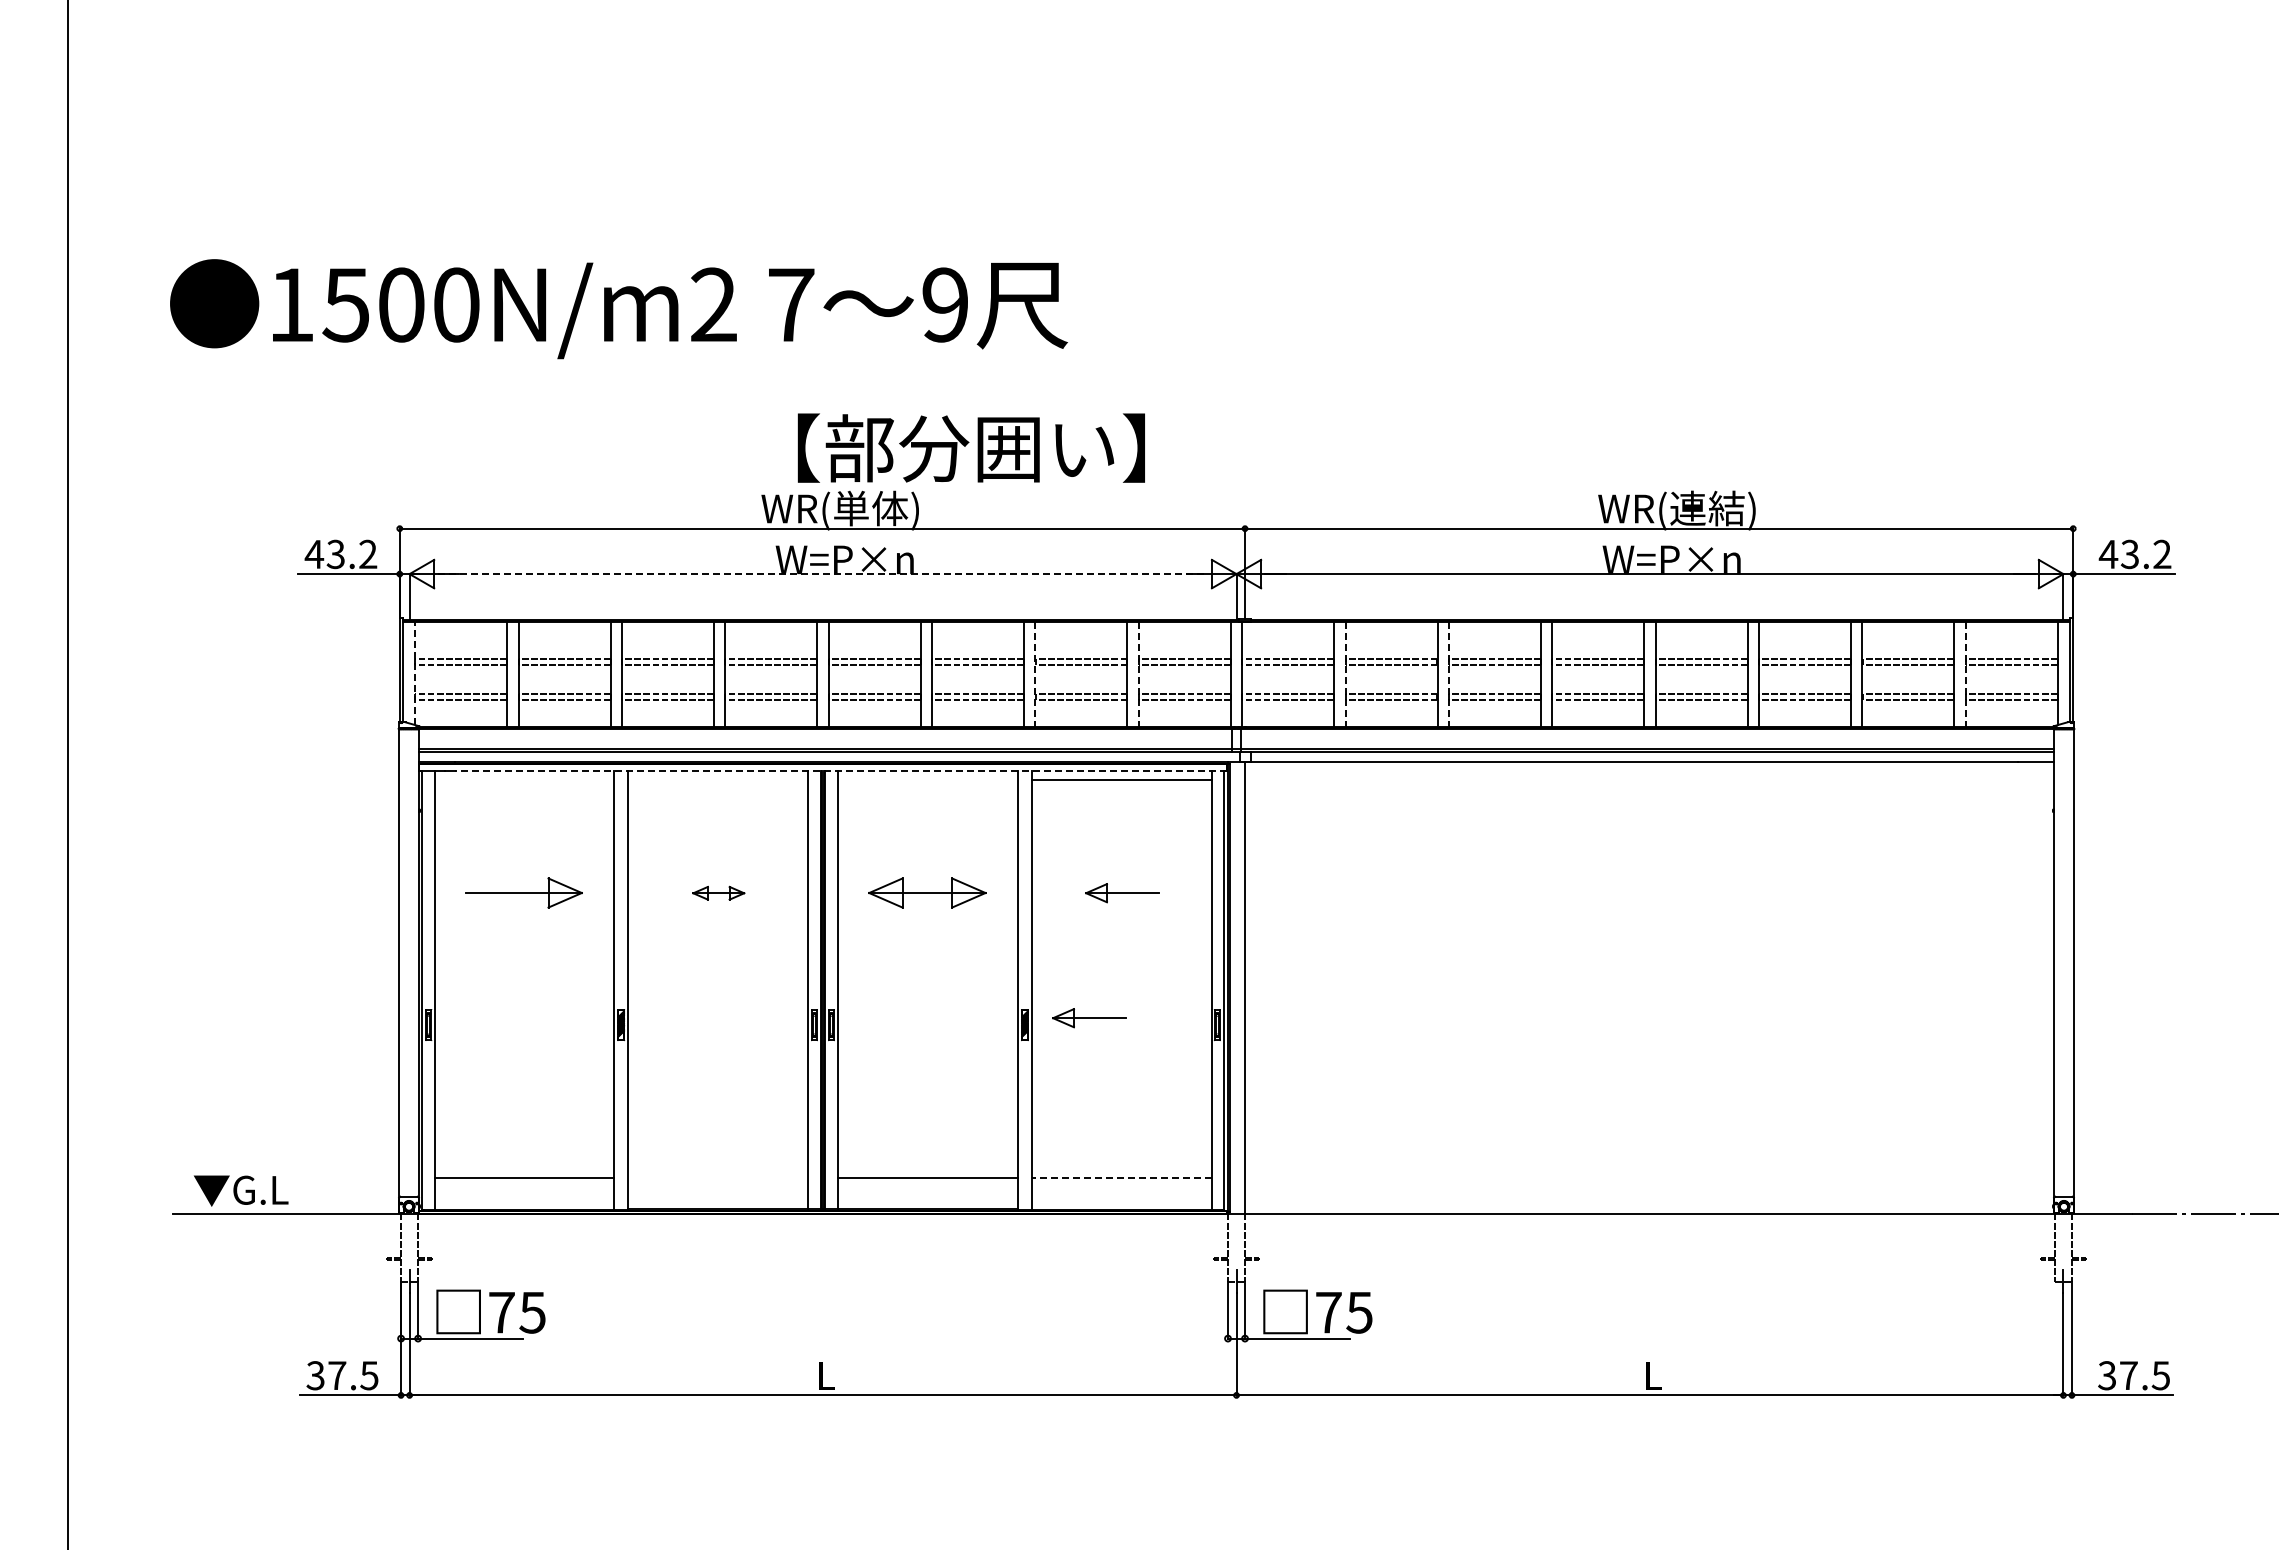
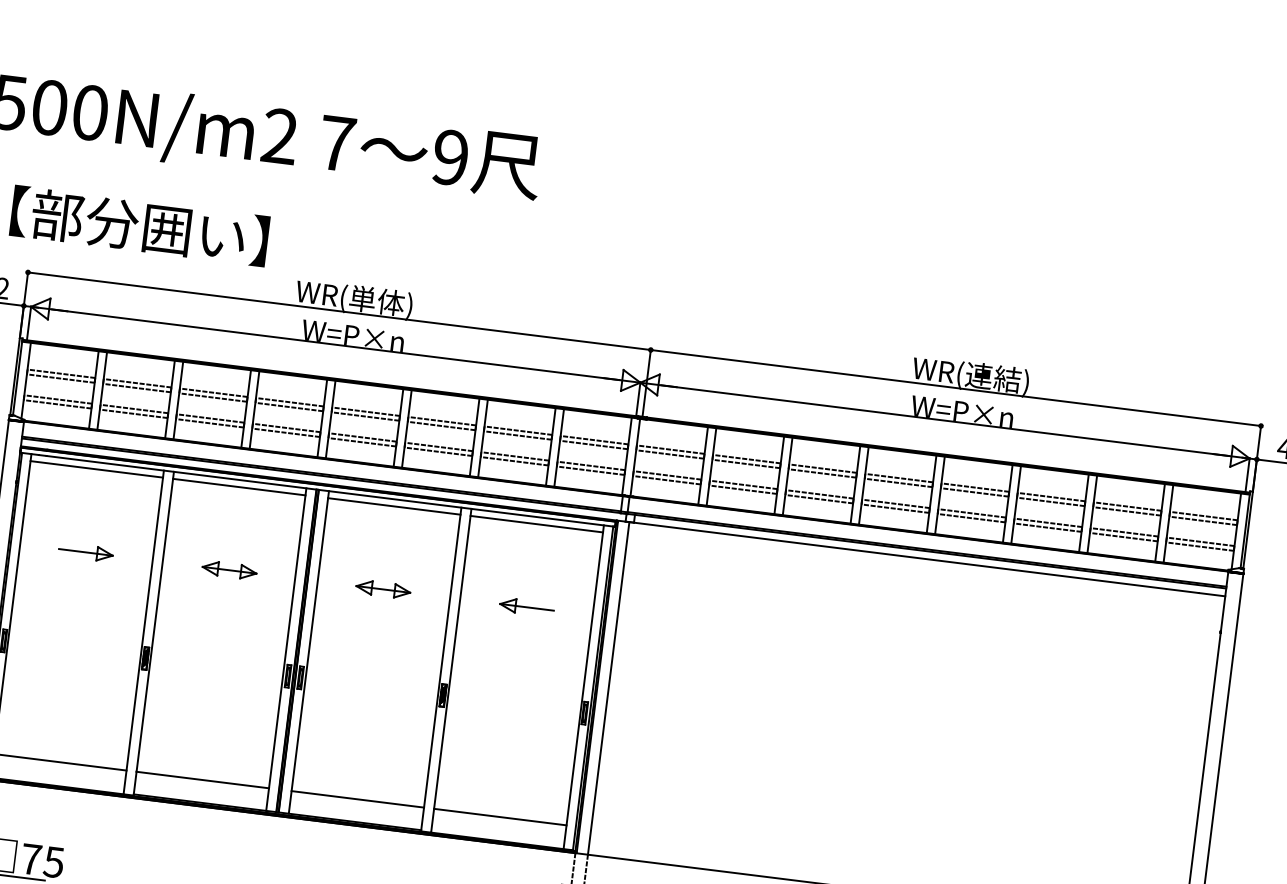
text: (970, 447) -> (139, 225), moved
line: (823, 574) -> (336, 345), dashed -> solid
line: (415, 673) -> (26, 380), dashed -> solid
line: (1035, 674) -> (483, 438), dashed -> solid
line: (1345, 674) -> (711, 466), dashed -> solid
line: (1448, 674) -> (787, 476), dashed -> solid
line: (1965, 674) -> (1168, 523), dashed -> solid
line: (1138, 675) -> (558, 448), dashed -> solid
line: (840, 770) -> (330, 491), dashed -> solid
line: (524, 780) -> (96, 469), added
line: (717, 780) -> (239, 487), added
line: (928, 780) -> (394, 506), added
part: (523, 893) -> (85, 552), size x0.62
part: (718, 893) -> (229, 570), size x1.43
part: (927, 893) -> (383, 589), size x0.62
part: (1089, 1018) -> (491, 696), removed
line: (717, 1177) -> (202, 779), added
line: (1121, 1177) -> (500, 816), dashed -> solid

